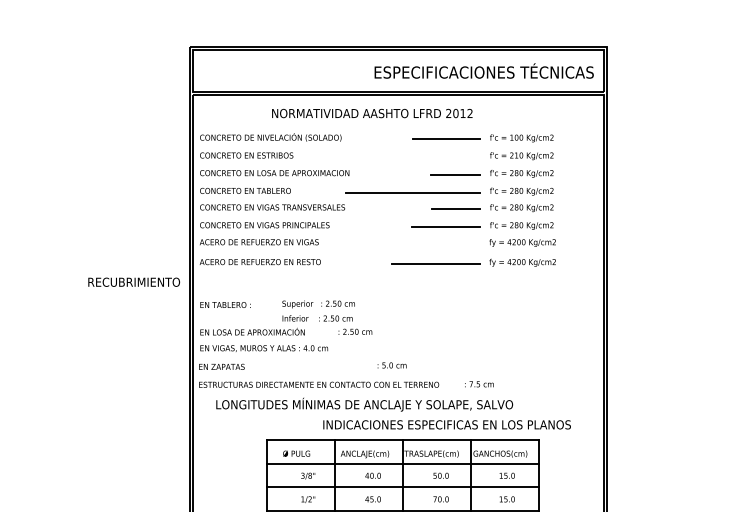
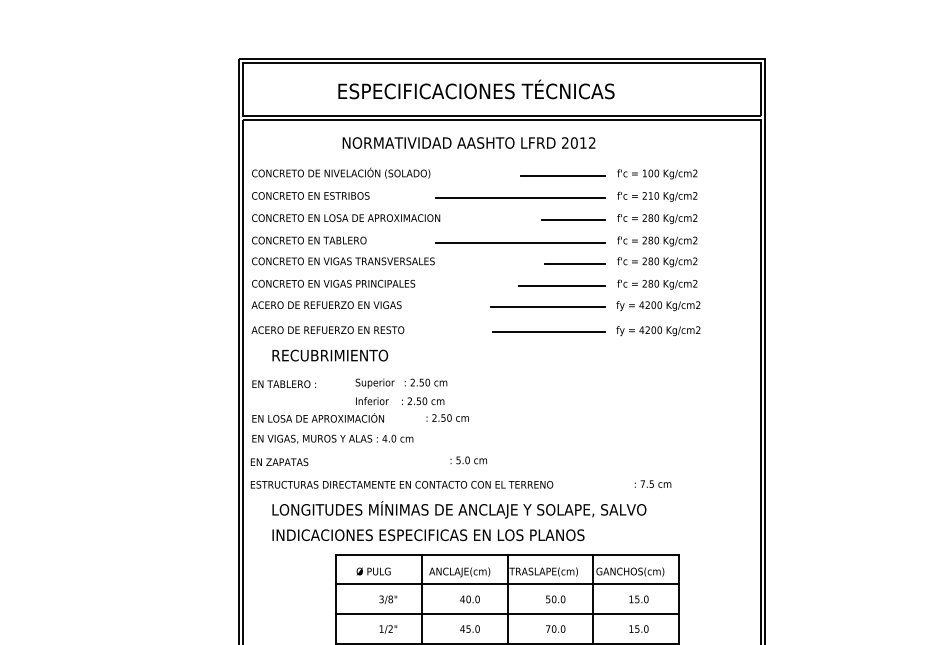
text: (483, 70) -> (475, 88), moved
line: (413, 157) -> (520, 198), added
line: (434, 243) -> (547, 306), added
text: (134, 281) -> (330, 354), moved
text: (391, 365) -> (468, 460), moved
text: (479, 384) -> (653, 484), moved
text: (446, 424) -> (427, 534), moved

